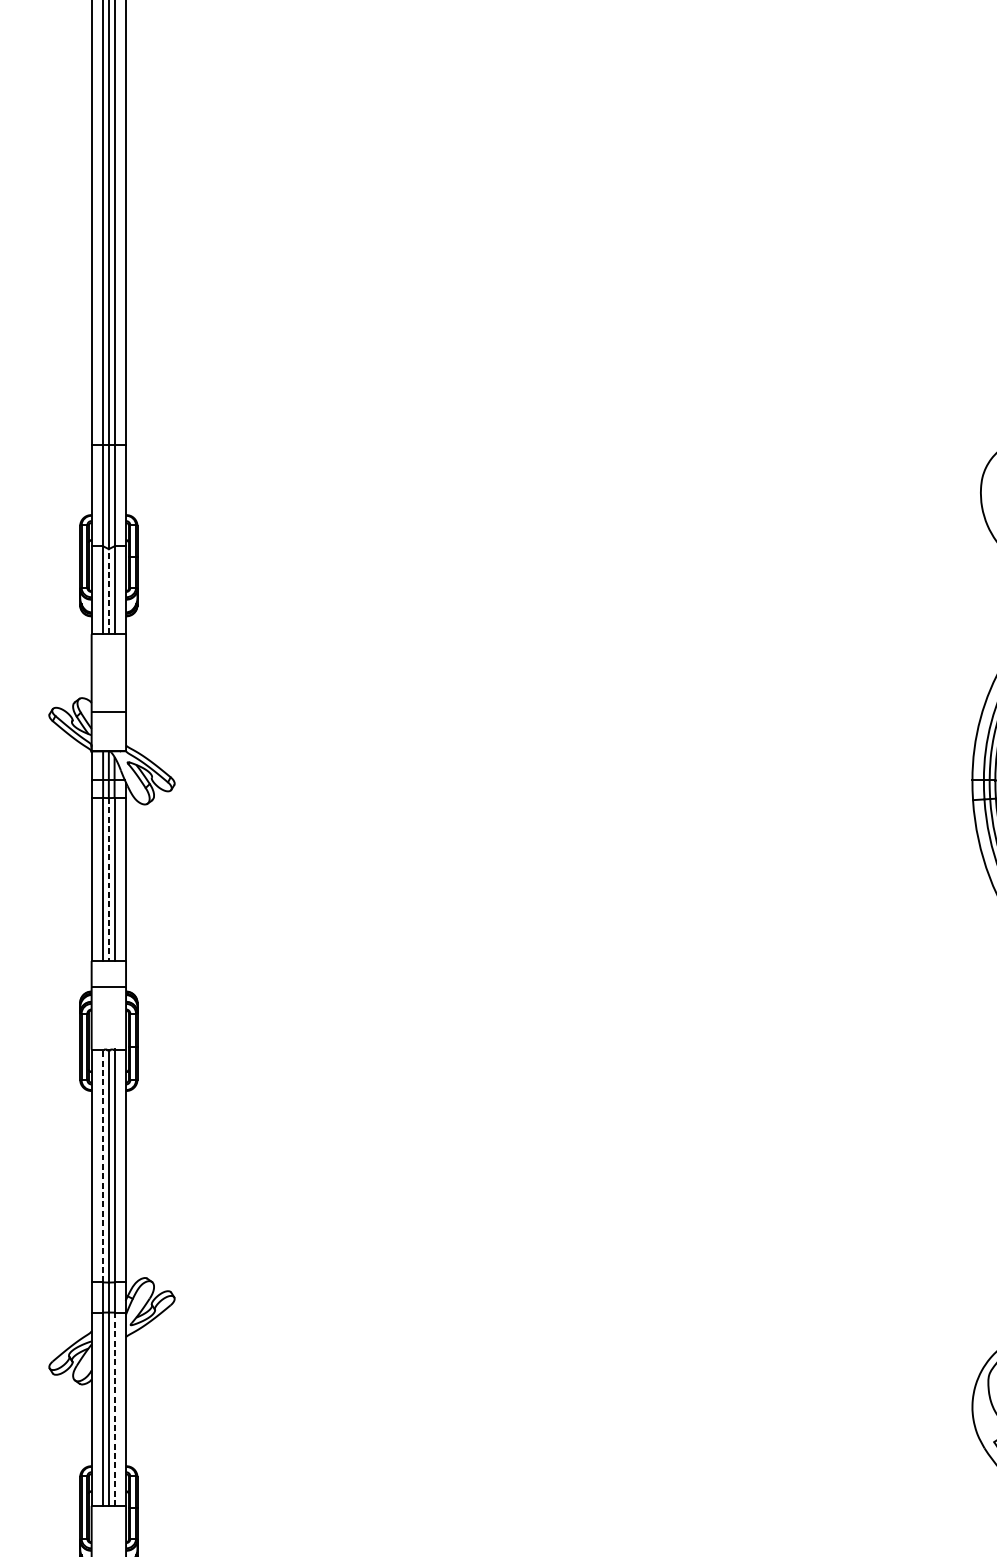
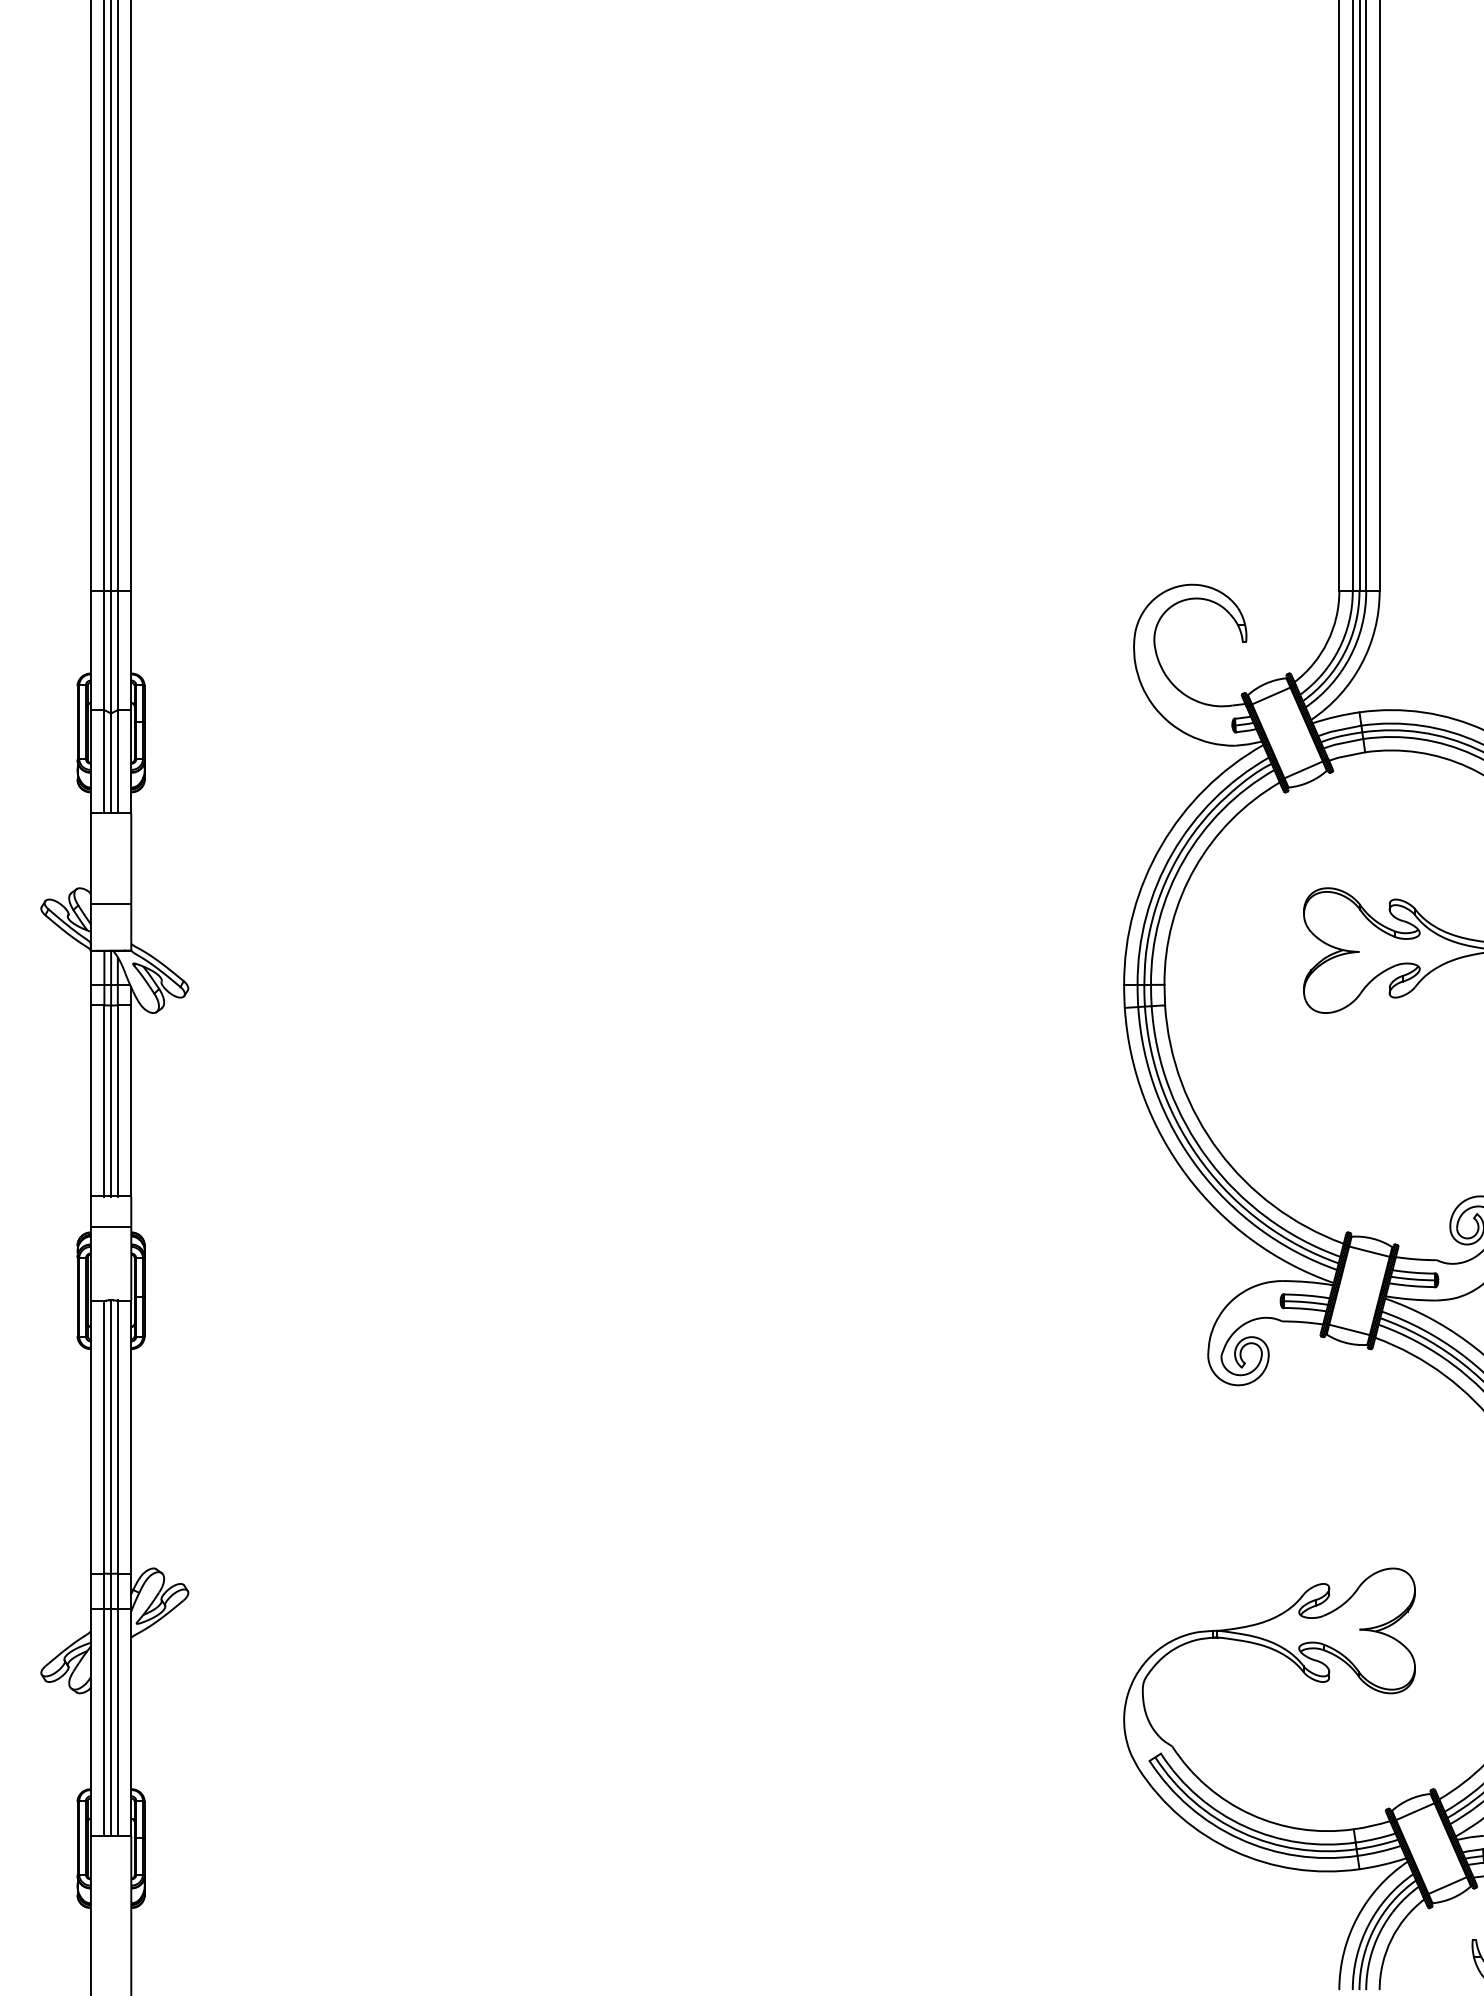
line: (109, 591) -> (111, 763), dashed -> solid
line: (109, 879) -> (111, 1101), dashed -> solid
line: (103, 1166) -> (104, 1437), dashed -> solid
line: (114, 1408) -> (117, 1721), dashed -> solid

